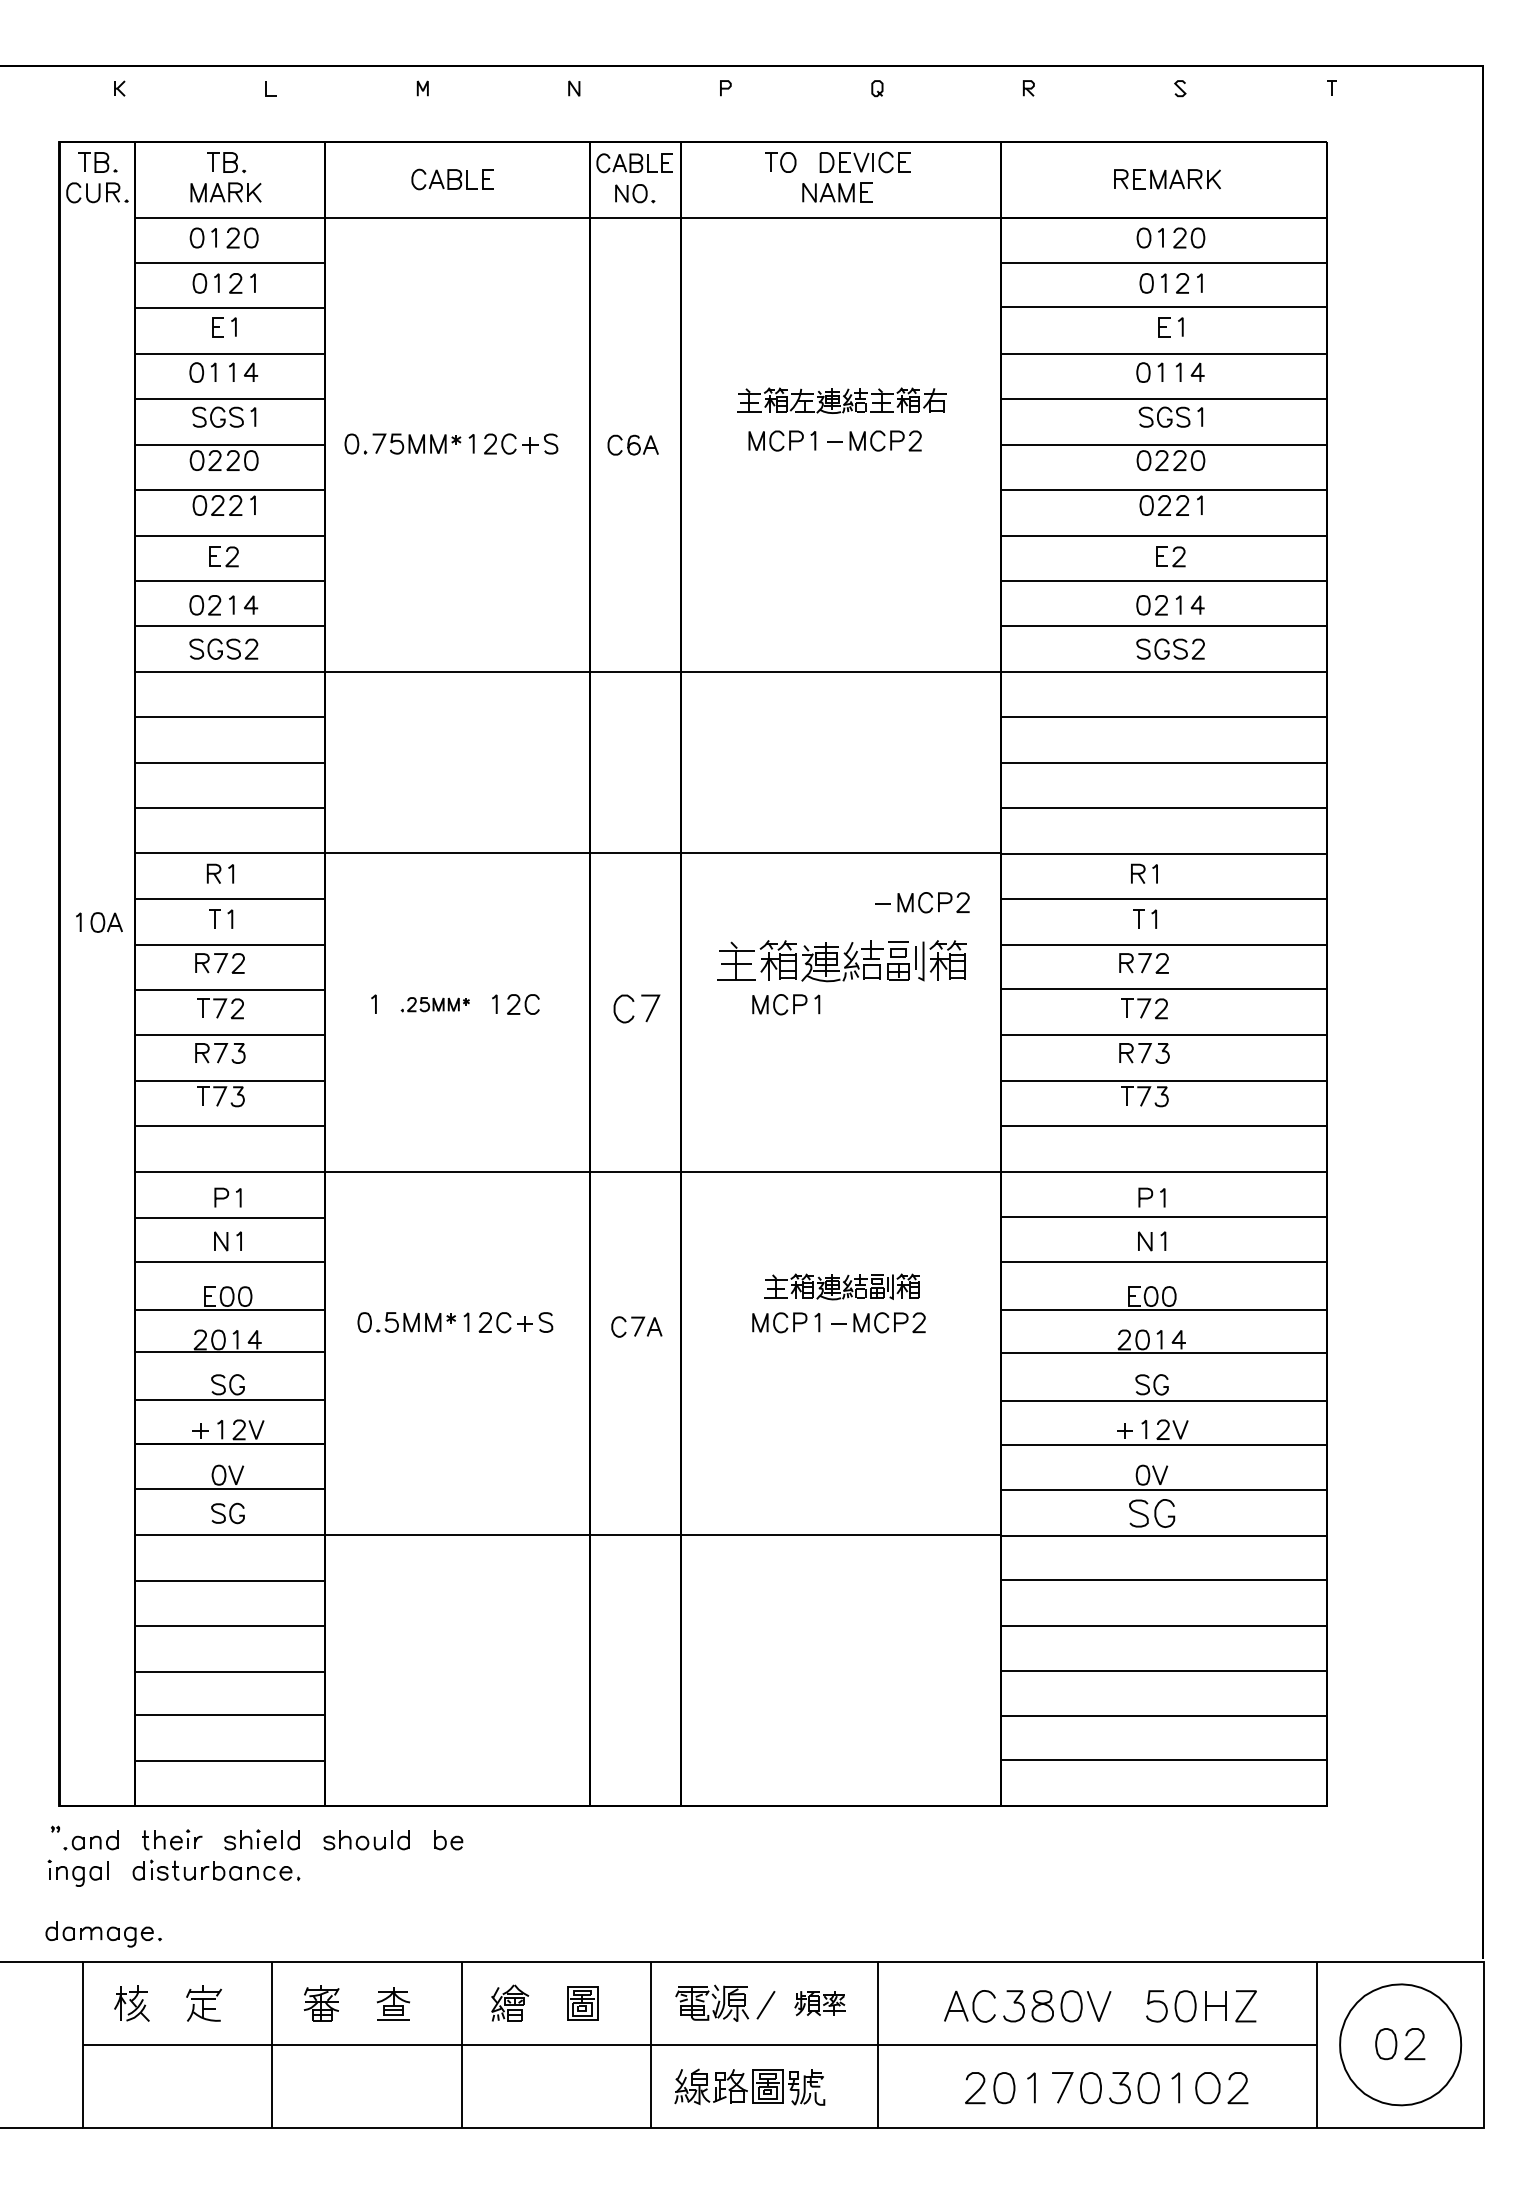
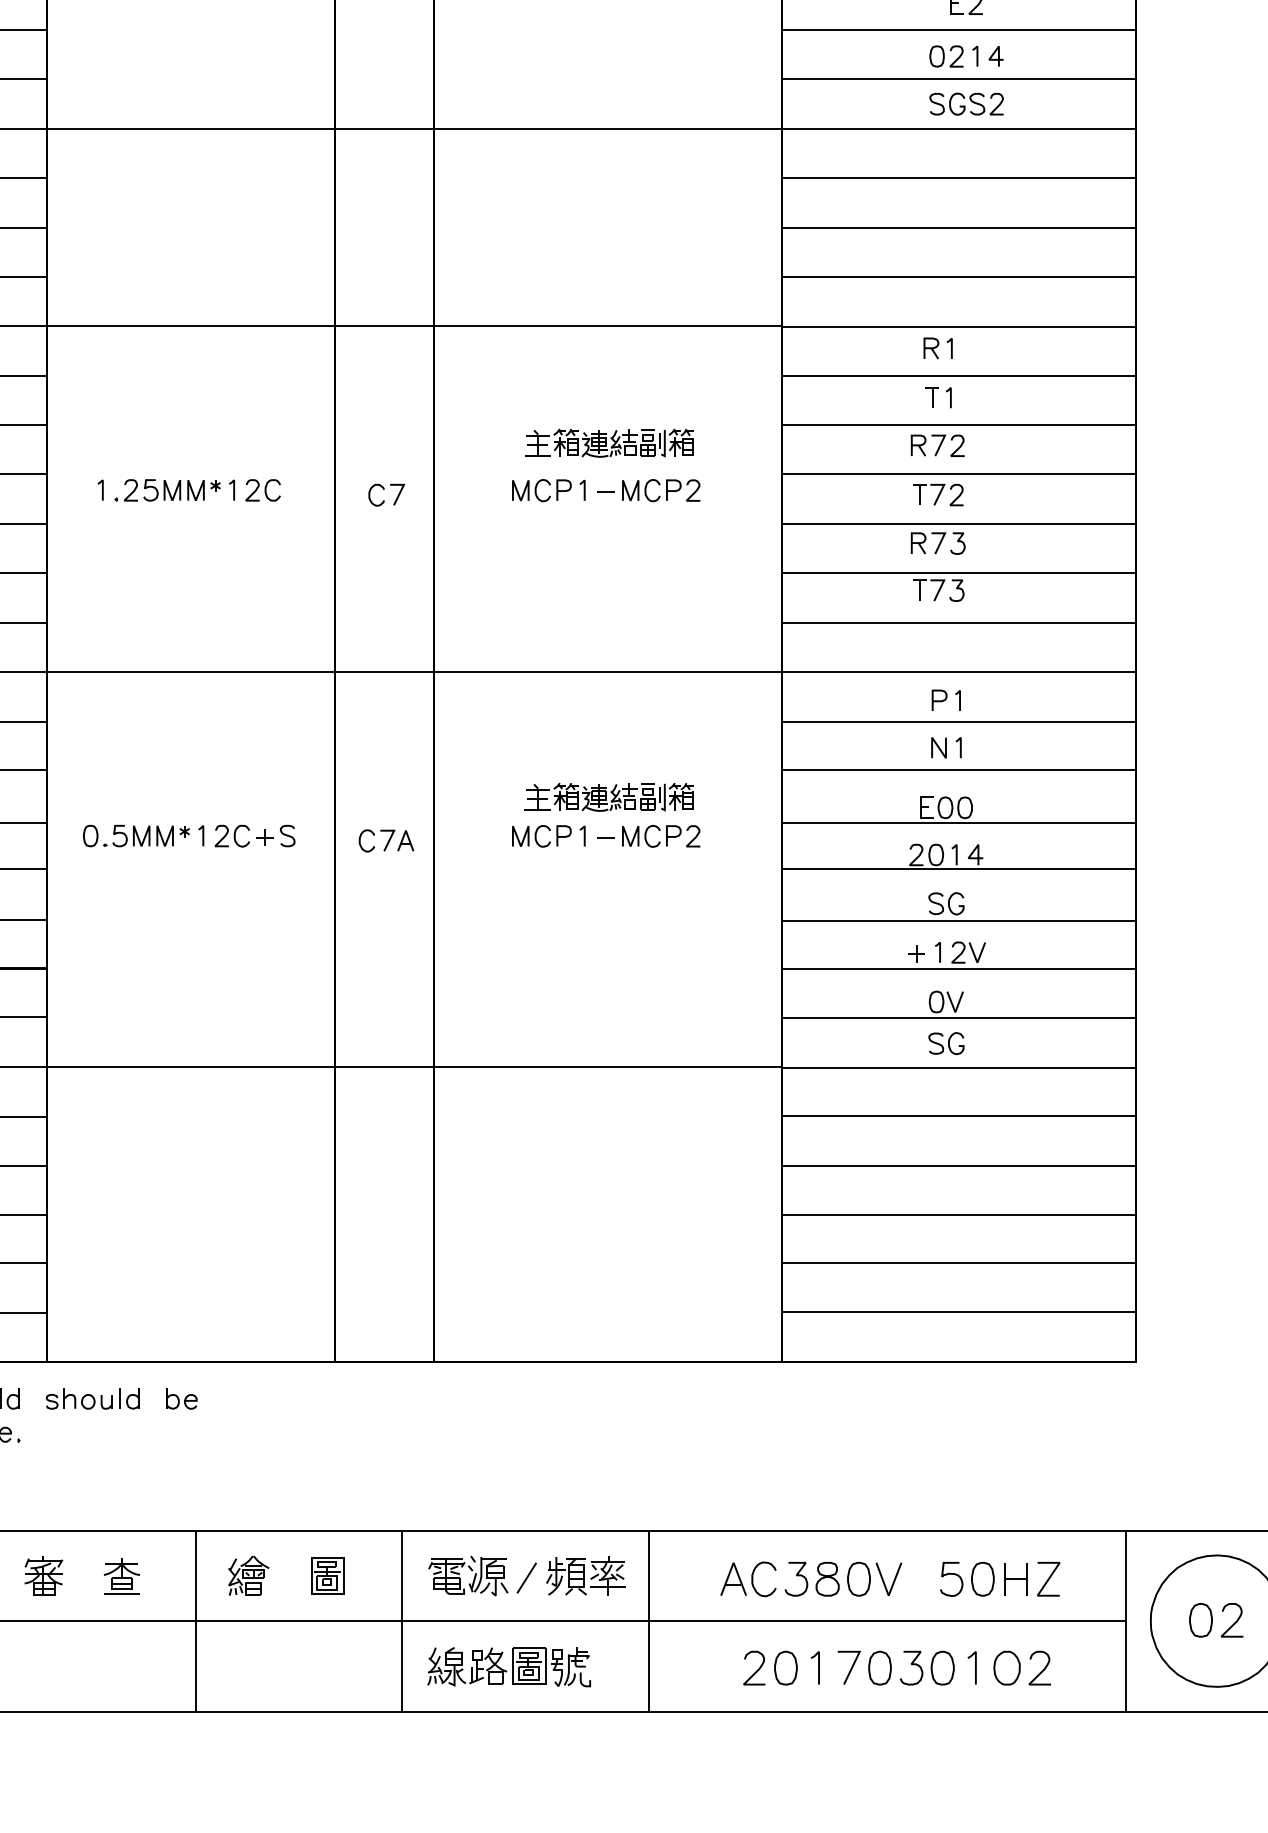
part: (922, 902) -> (649, 490), moved
part: (841, 960) -> (608, 442), size x0.62
part: (435, 1004) -> (167, 490), size x1.43
part: (637, 1008) -> (387, 494), size x0.71
part: (1151, 1513) -> (945, 1043), size x0.71
part: (819, 2003) -> (584, 1576), size x1.43

